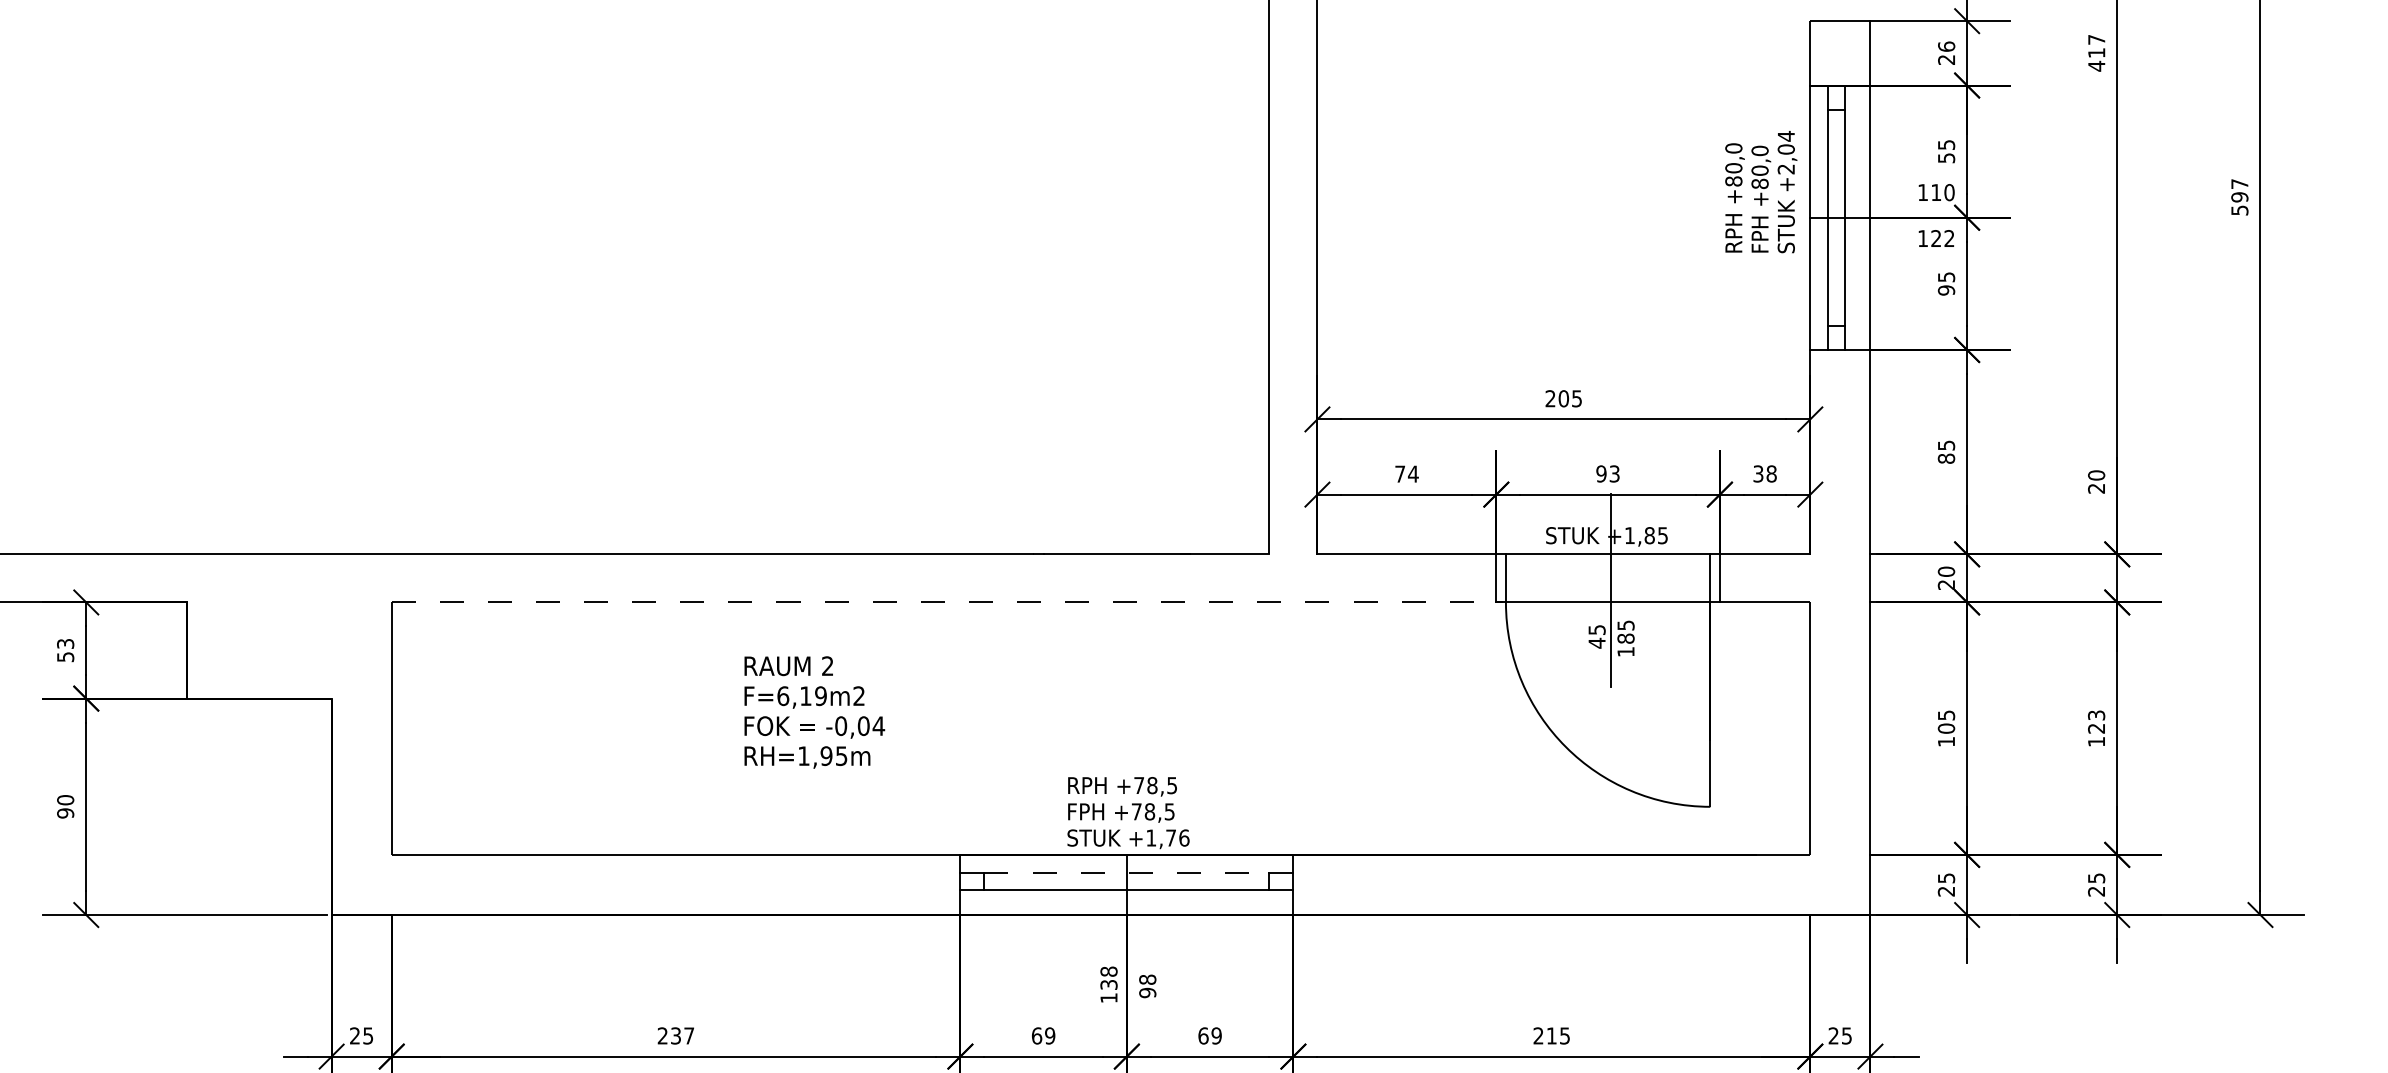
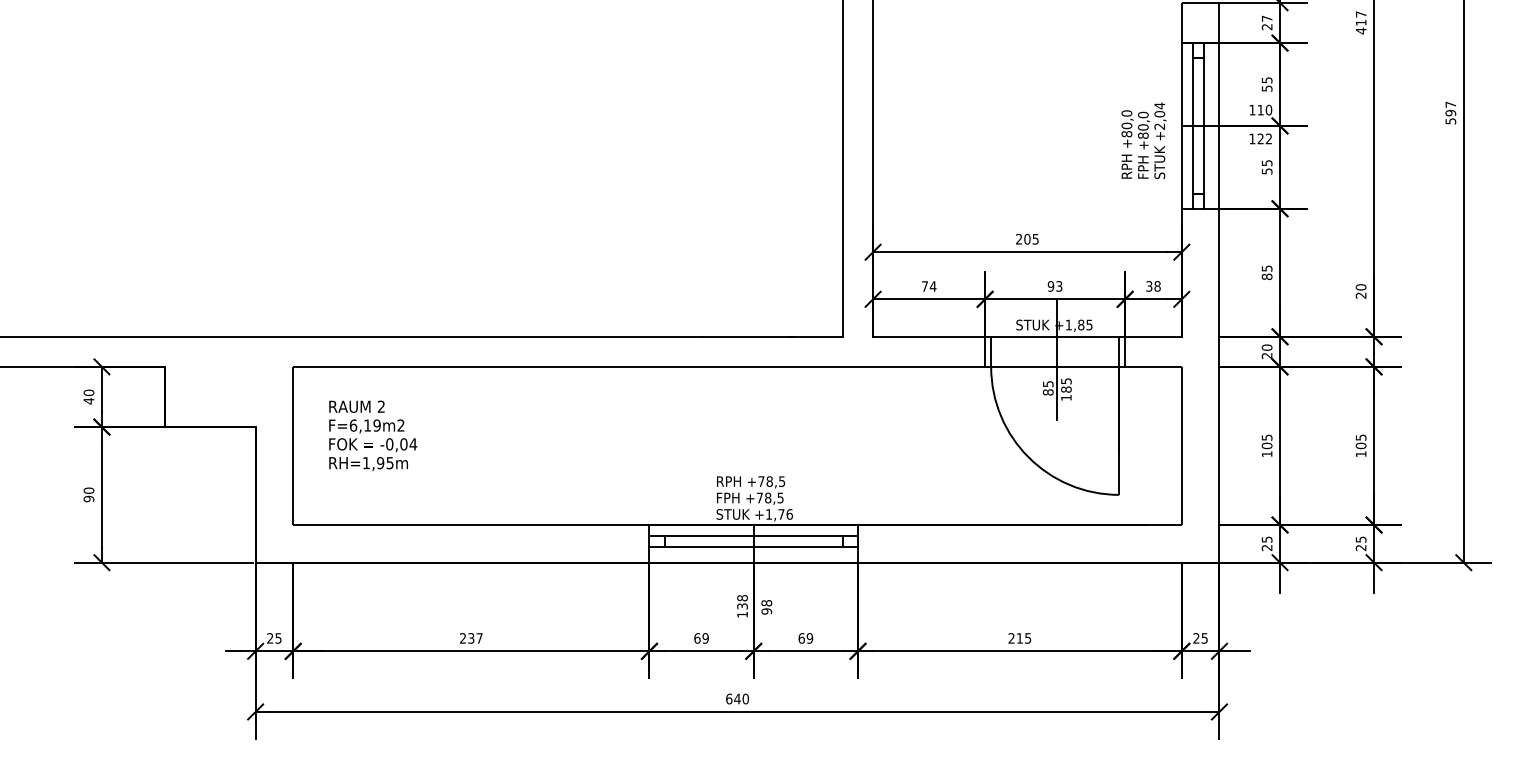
text: (1945, 46) -> (1266, 18), 26 -> 27
text: (1760, 191) -> (1143, 140), moved
text: (1945, 290) -> (1266, 171), 95 -> 55
line: (947, 601) -> (641, 366), dashed -> solid
text: (1595, 643) -> (1047, 392), 45 -> 85
text: (64, 649) -> (88, 396), 53 -> 40
text: (815, 712) -> (373, 435), moved
text: (2095, 721) -> (1360, 441), 123 -> 105
line: (1128, 873) -> (754, 536), dashed -> solid

